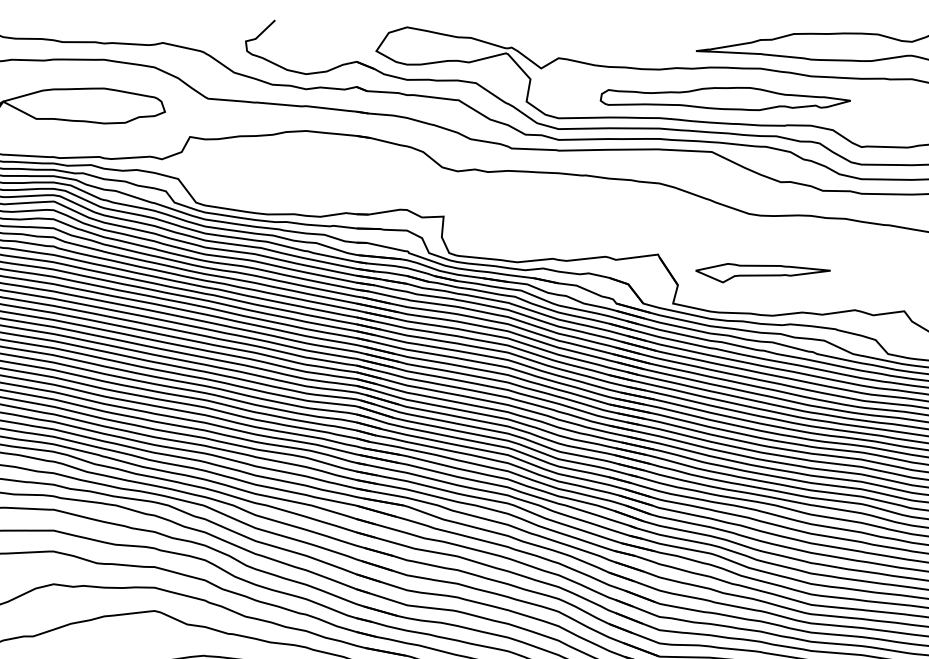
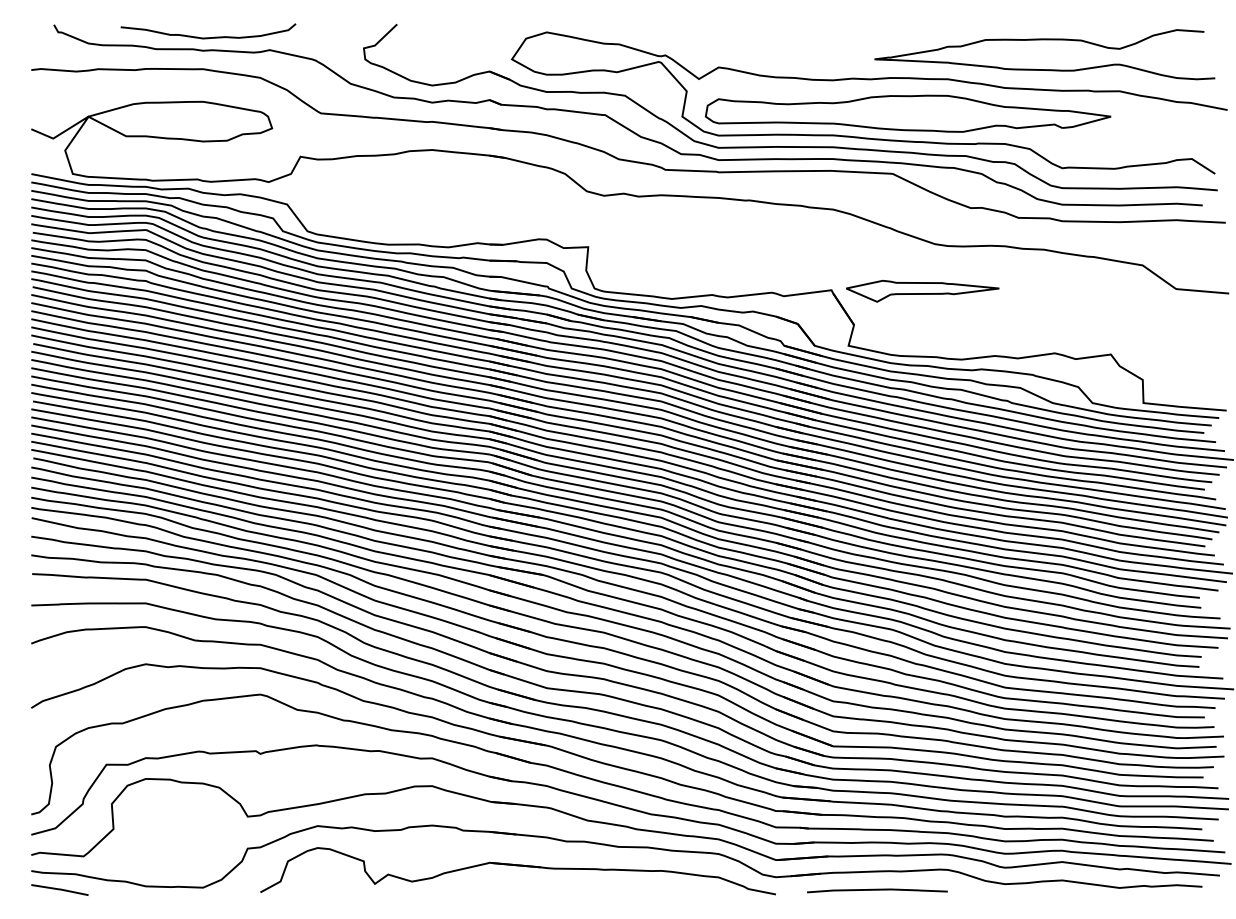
curve: (108, 31) -> (208, 37), added
part: (725, 98) -> (907, 113), size x1.43
part: (762, 272) -> (922, 290), moved

